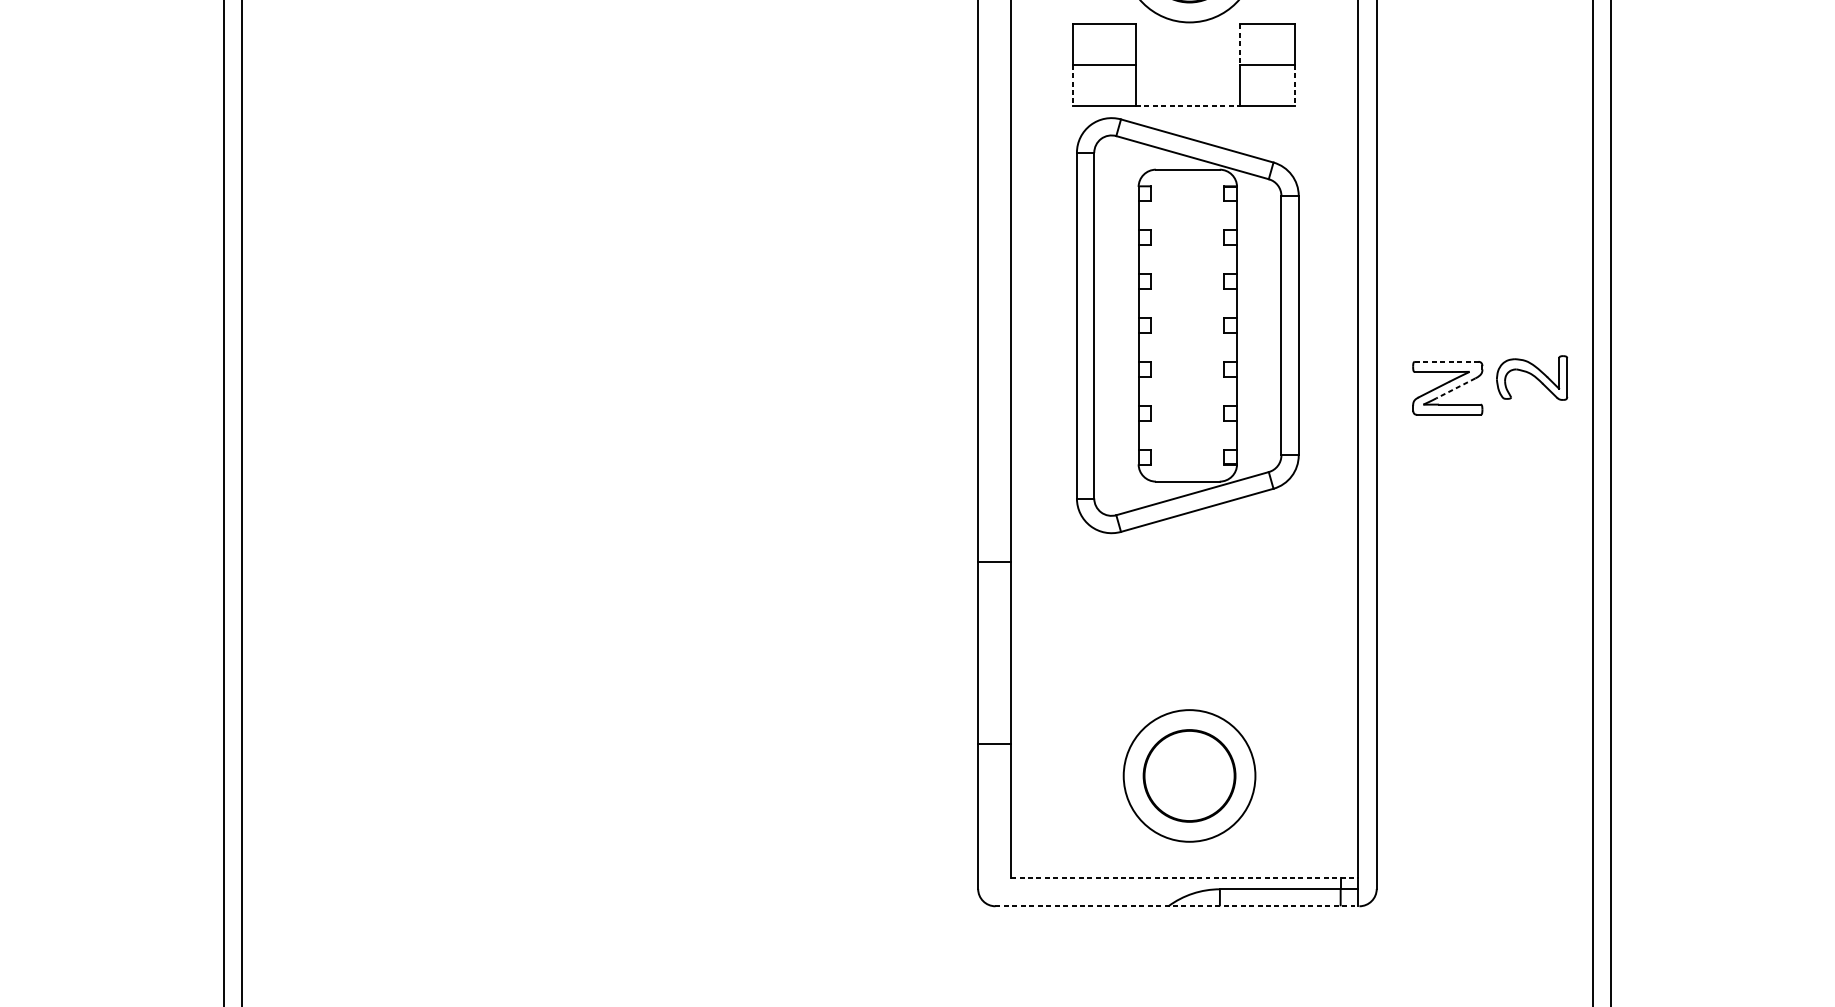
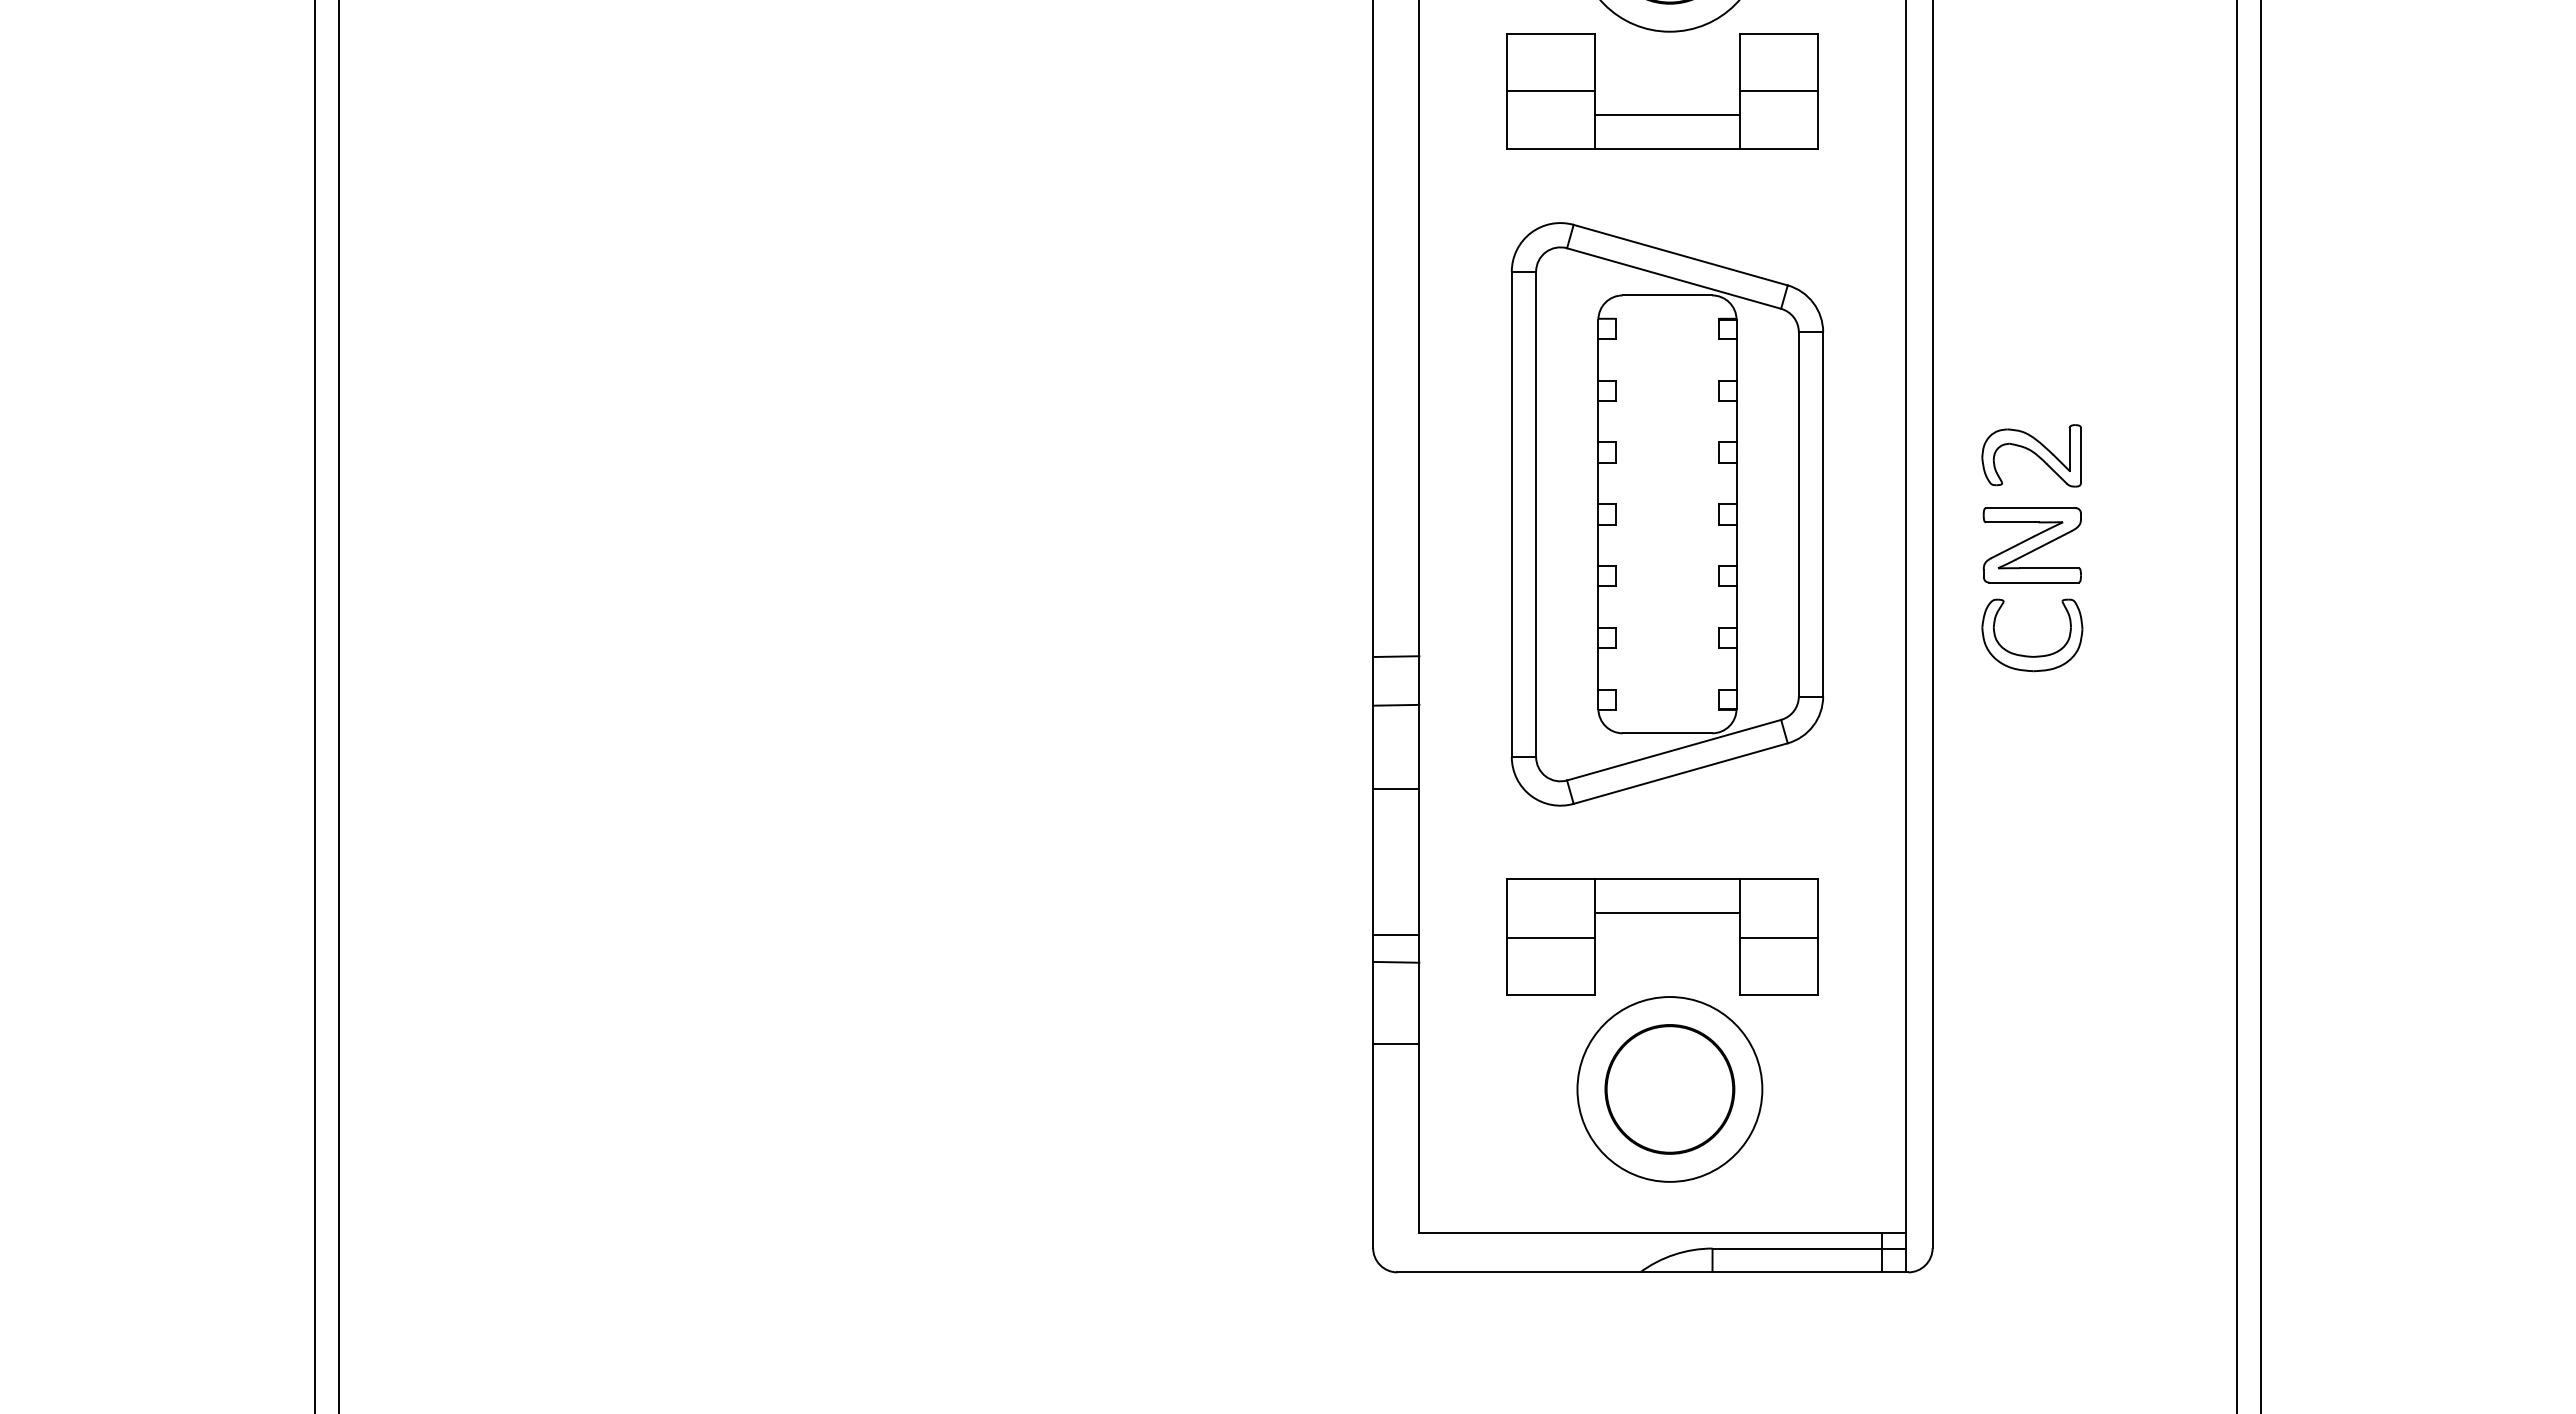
line: (1239, 45) -> (1740, 63), dashed -> solid
line: (1187, 82) -> (1667, 115), added
line: (1073, 85) -> (1506, 120), dashed -> solid
line: (1295, 85) -> (1818, 120), dashed -> solid
line: (1187, 106) -> (1667, 149), dashed -> solid
part: (1187, 325) -> (1667, 514), moved
line: (1446, 362) -> (2030, 508), dashed -> solid
part: (1531, 377) -> (2031, 455), moved
line: (1455, 388) -> (2043, 545), dashed -> solid
part: (1447, 466) -> (2031, 655), added
line: (994, 467) -> (1396, 656), added
line: (994, 501) -> (1396, 704), added
part: (1184, 650) -> (1662, 913), added
line: (994, 665) -> (1396, 934), added
line: (994, 684) -> (1396, 961), added
line: (1185, 877) -> (1663, 1232), dashed -> solid
line: (1177, 906) -> (1653, 1272), dashed -> solid

